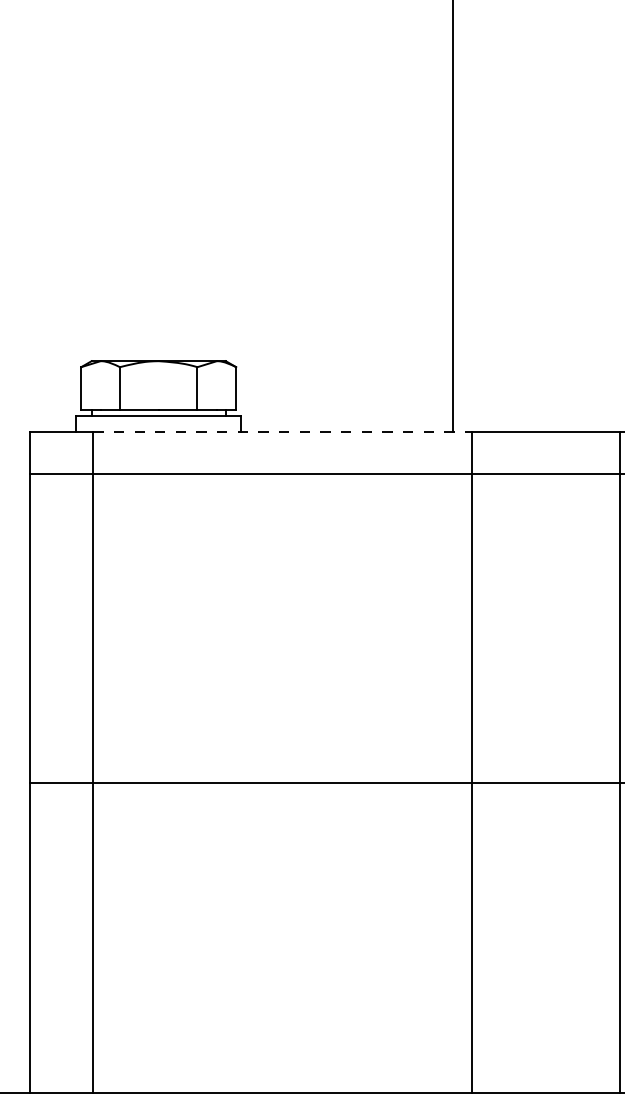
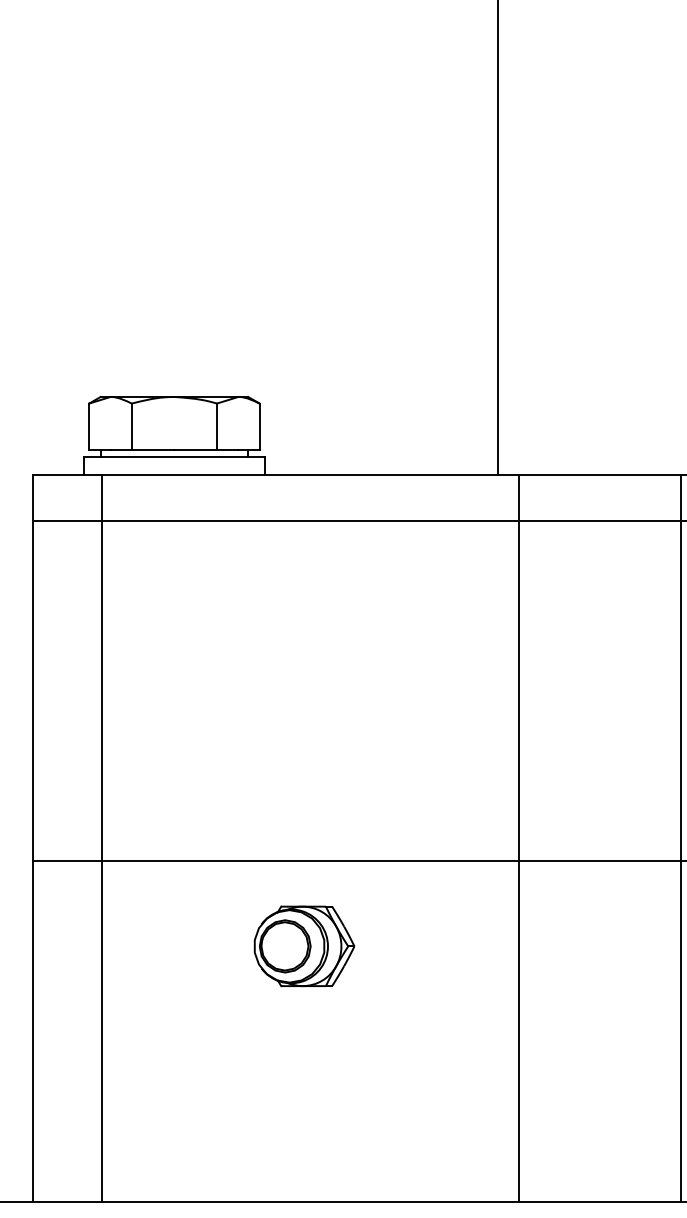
line: (283, 432) -> (311, 475), dashed -> solid
part: (276, 860) -> (303, 946), added

